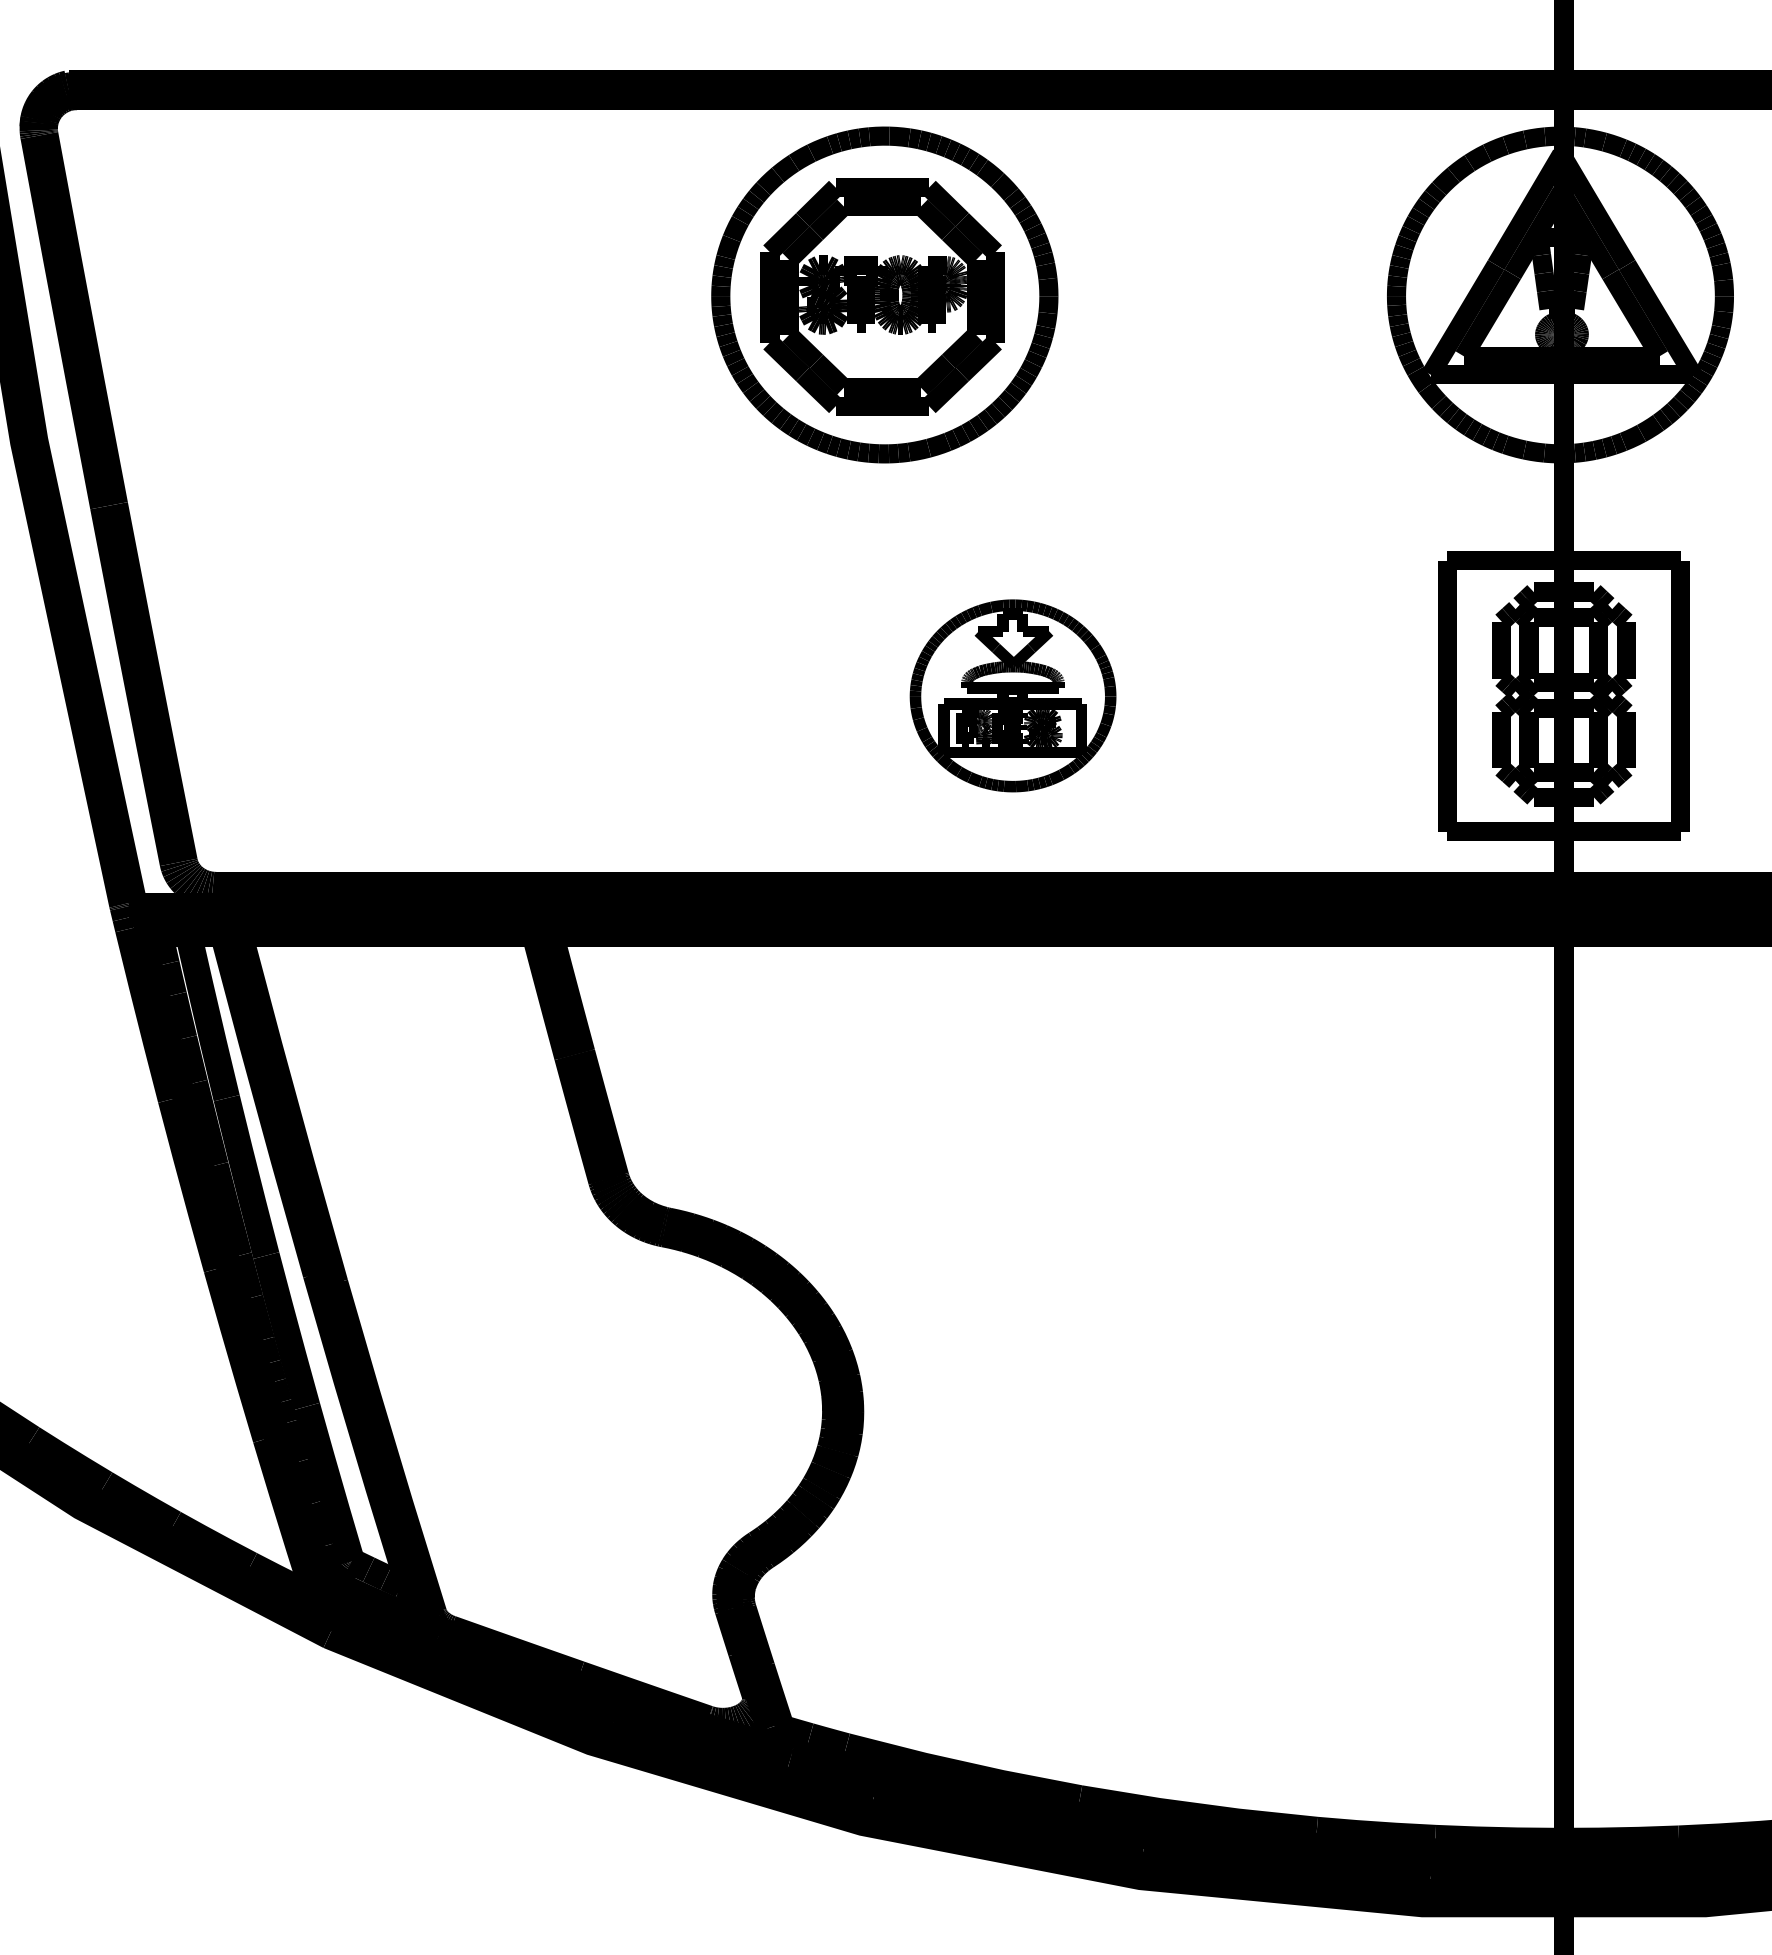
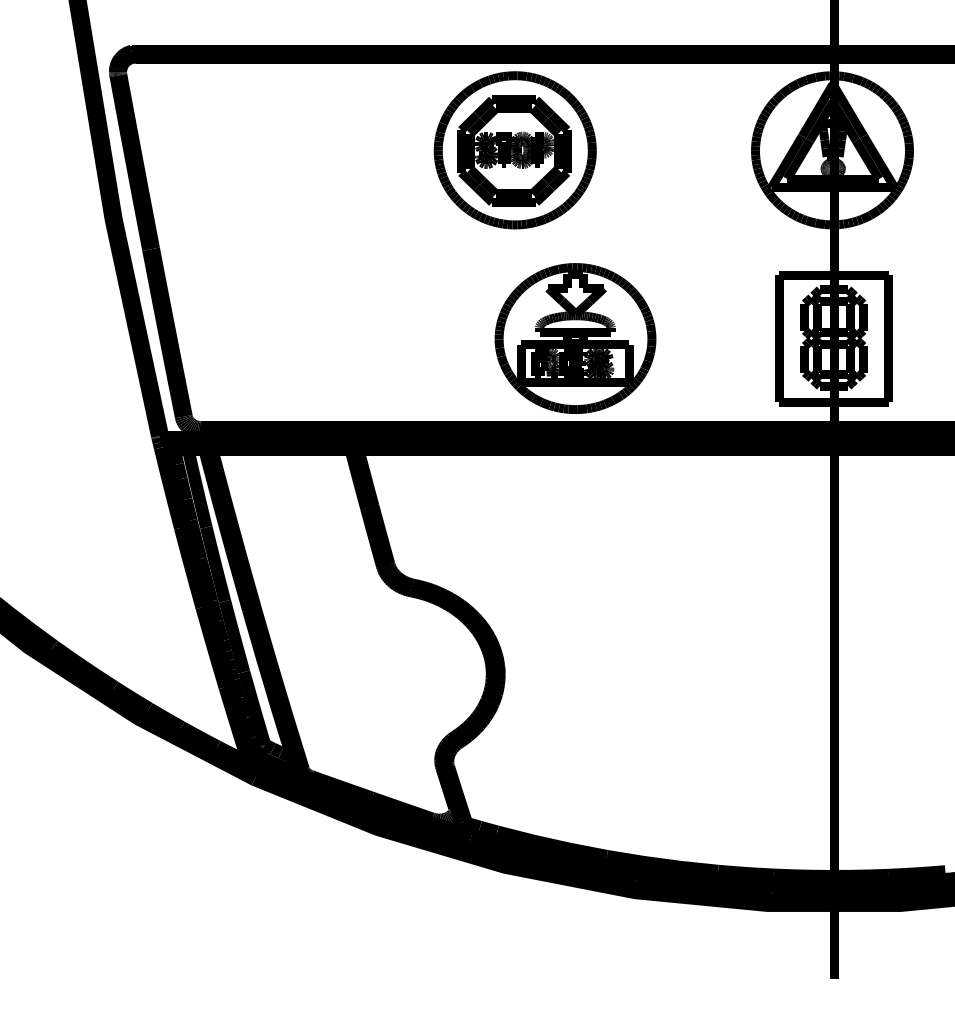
part: (1013, 695) -> (575, 338), size x1.67

